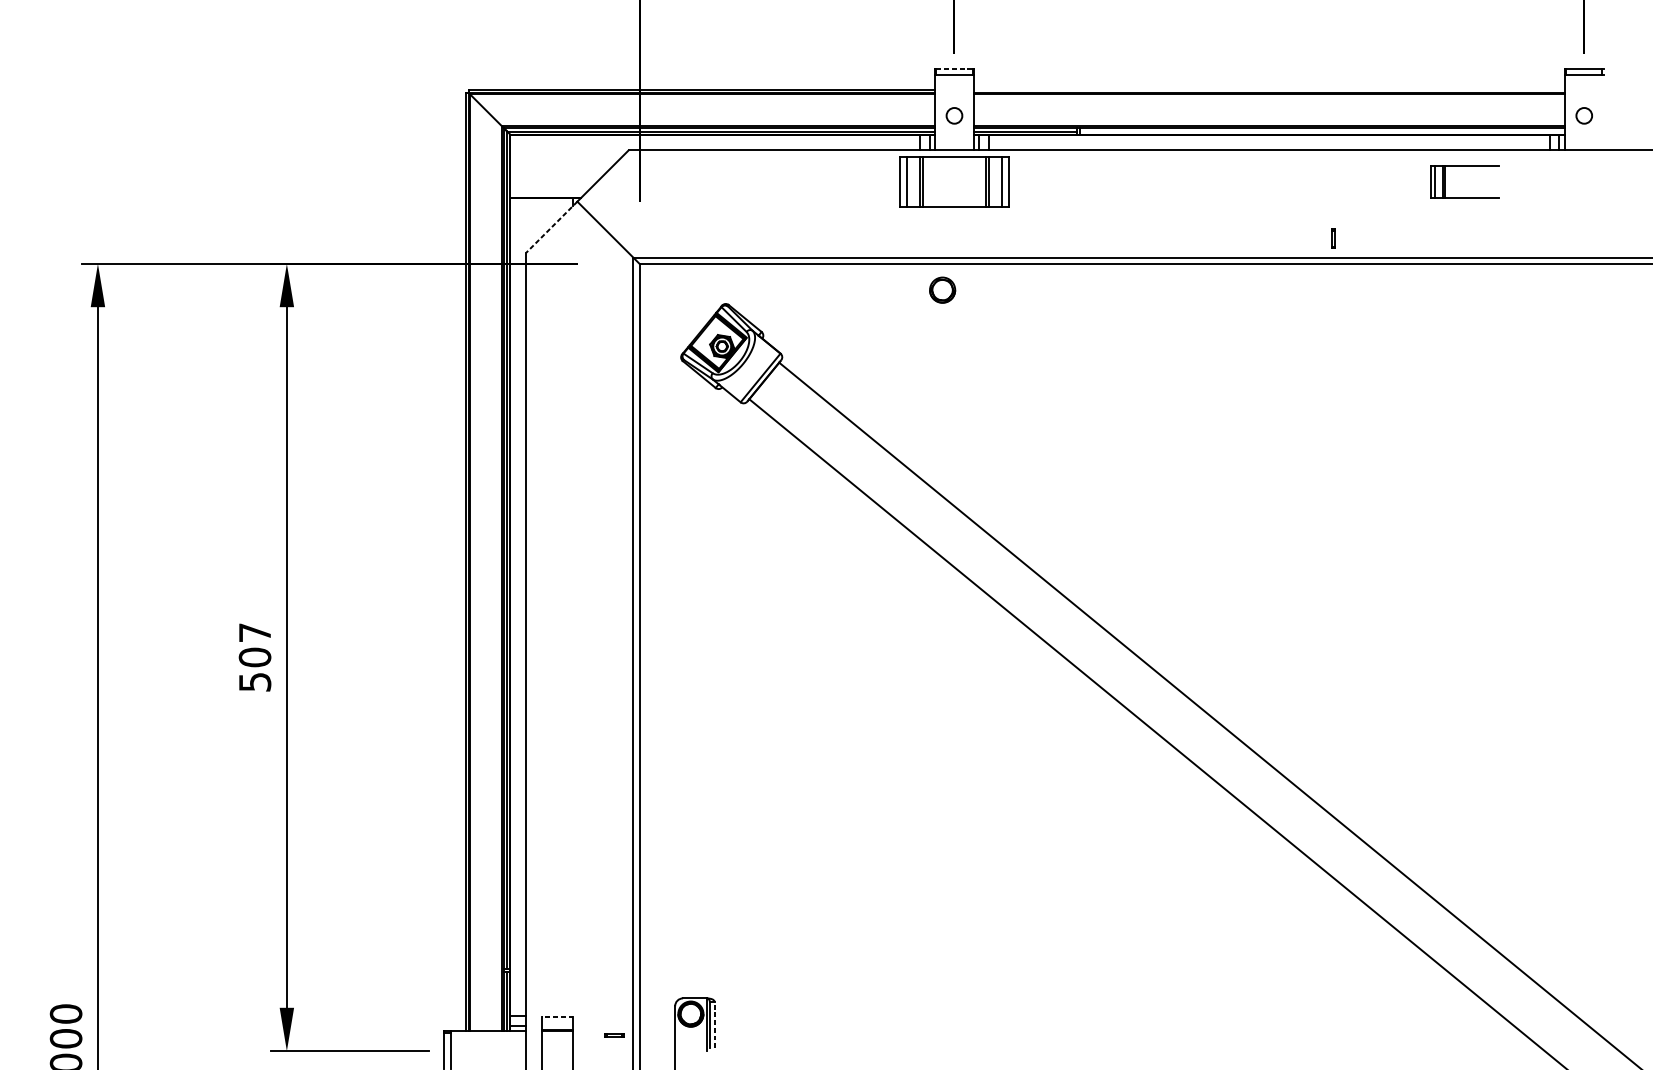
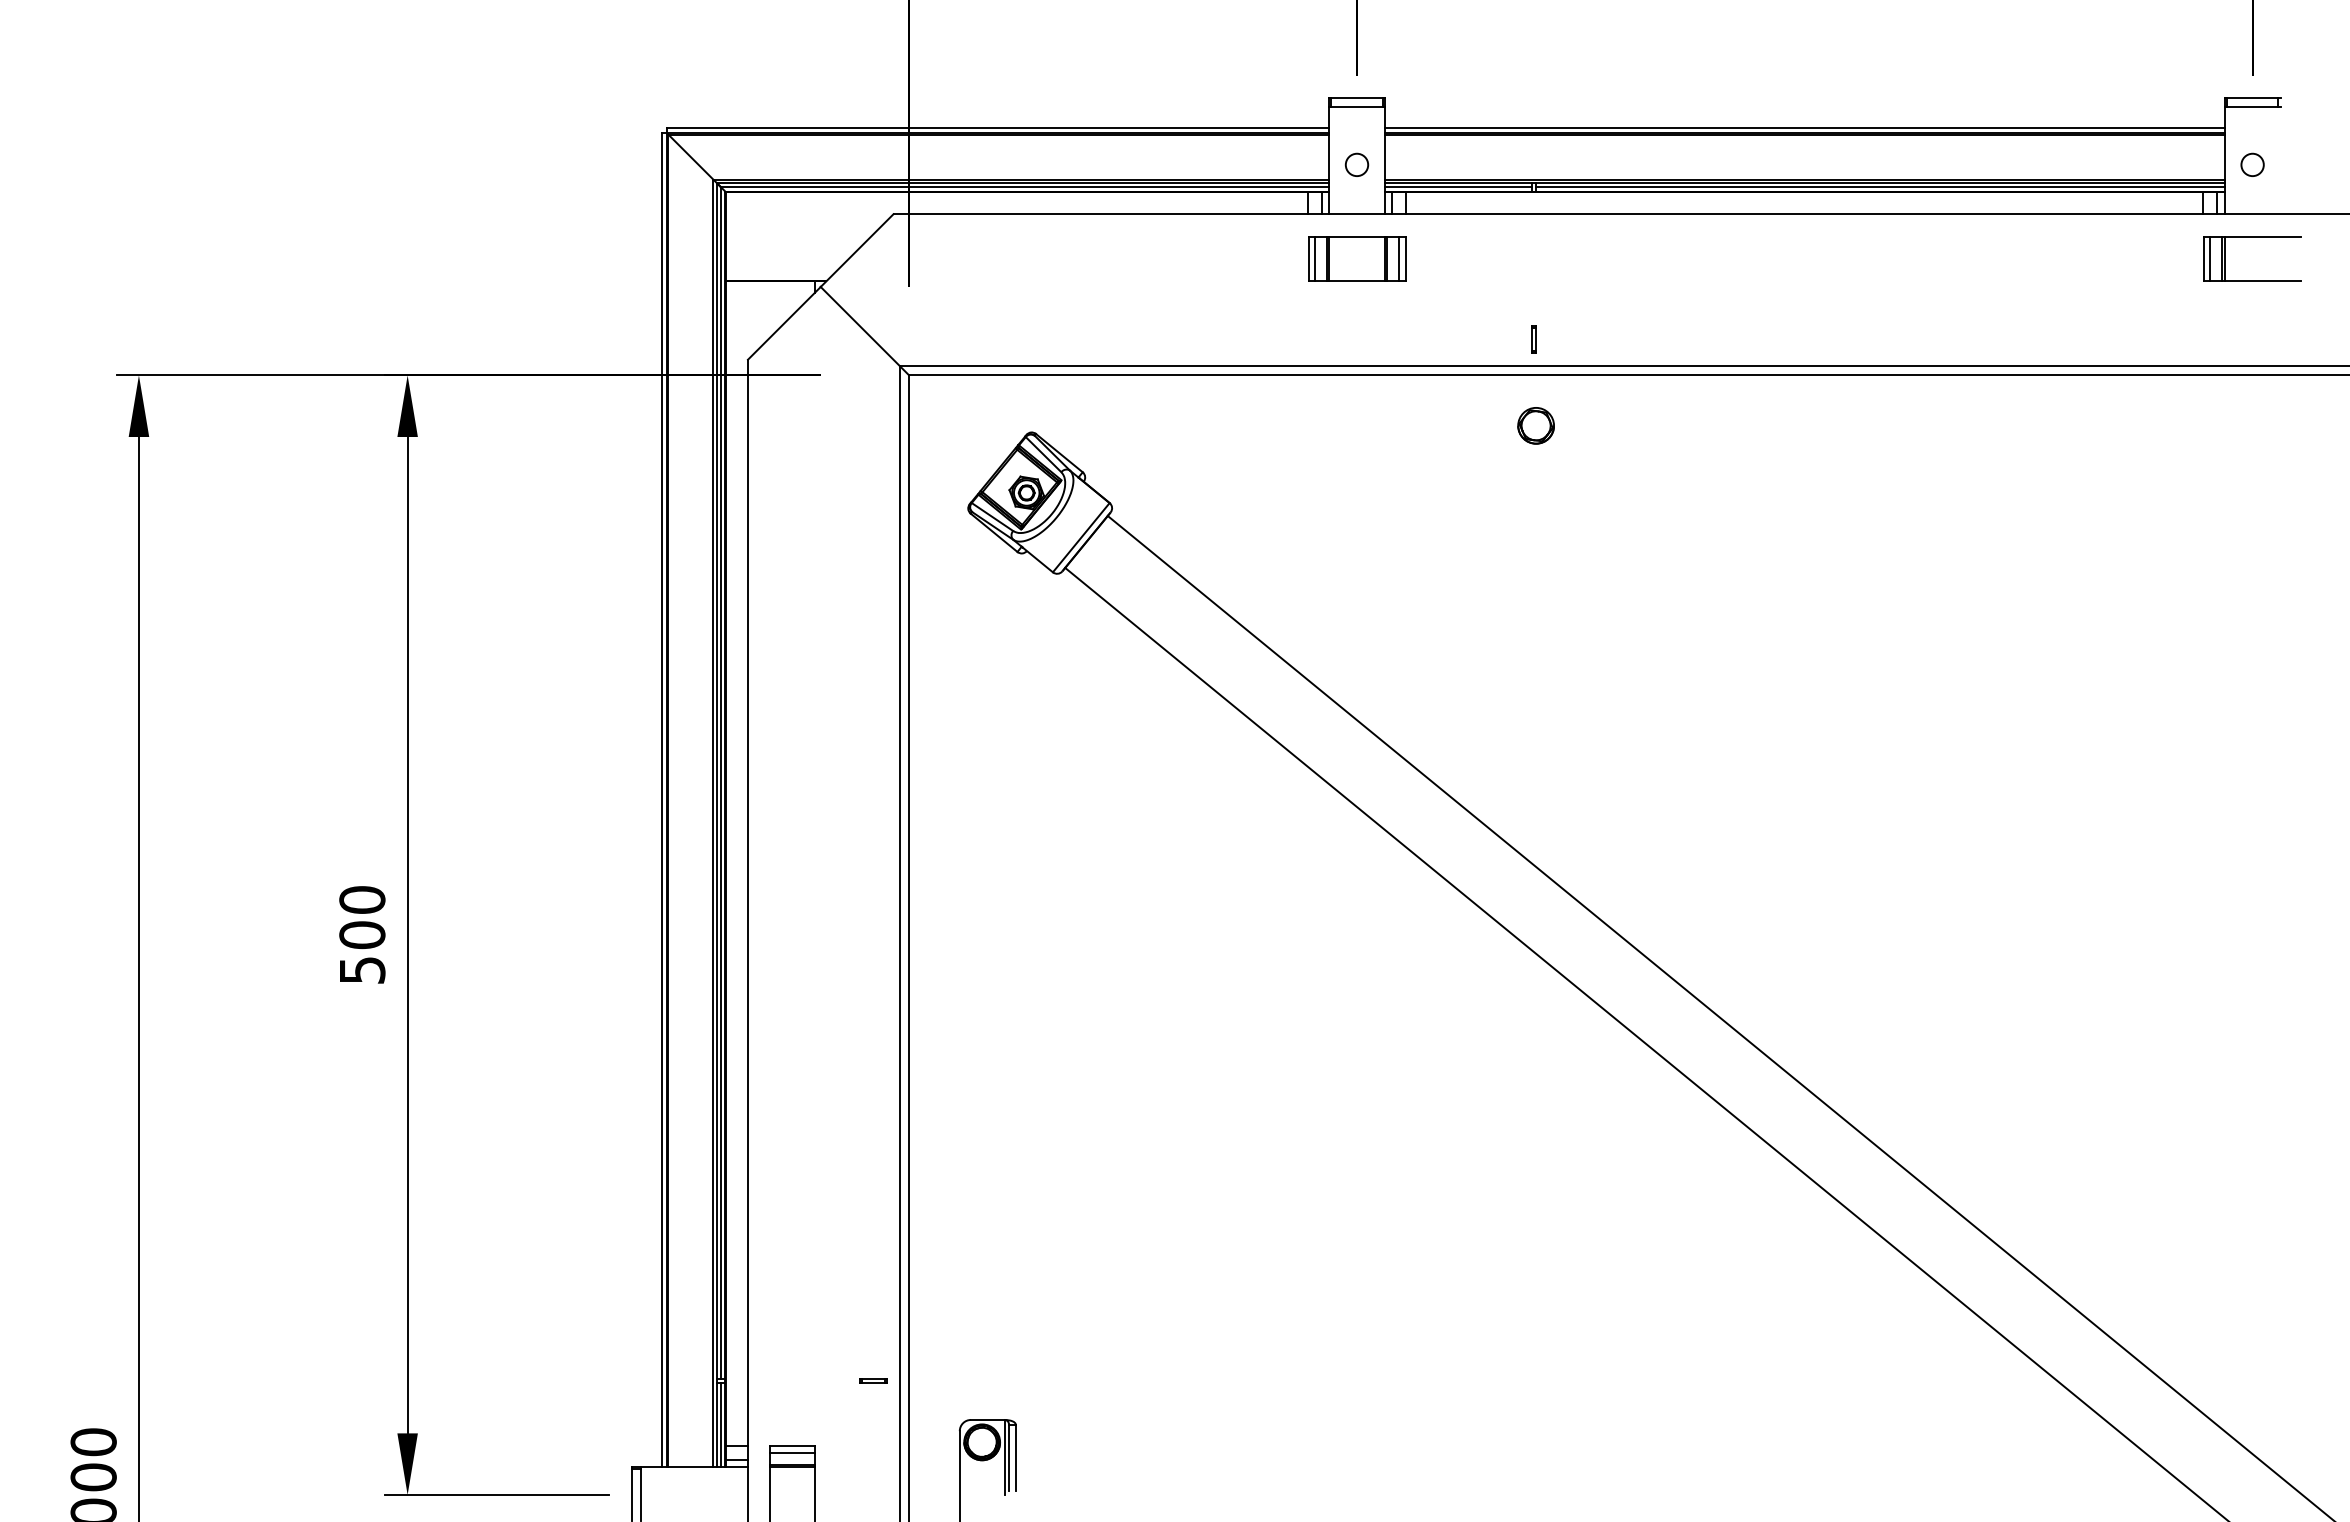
line: (954, 68) -> (1357, 97), dashed -> solid
line: (1269, 90) -> (1804, 128), added
line: (1322, 131) -> (1880, 187), added
part: (1464, 166) -> (2252, 237), moved
part: (954, 181) -> (1357, 258), size x0.62
line: (551, 227) -> (784, 323), dashed -> solid
part: (1333, 238) -> (1533, 339), moved
part: (942, 289) -> (1535, 425), moved
text: (255, 632) -> (362, 899), 507 -> 500
line: (557, 1017) -> (792, 1446), dashed -> solid
line: (557, 1021) -> (792, 1452), added
line: (714, 1024) -> (1015, 1457), dashed -> solid
part: (614, 1035) -> (873, 1380), moved

